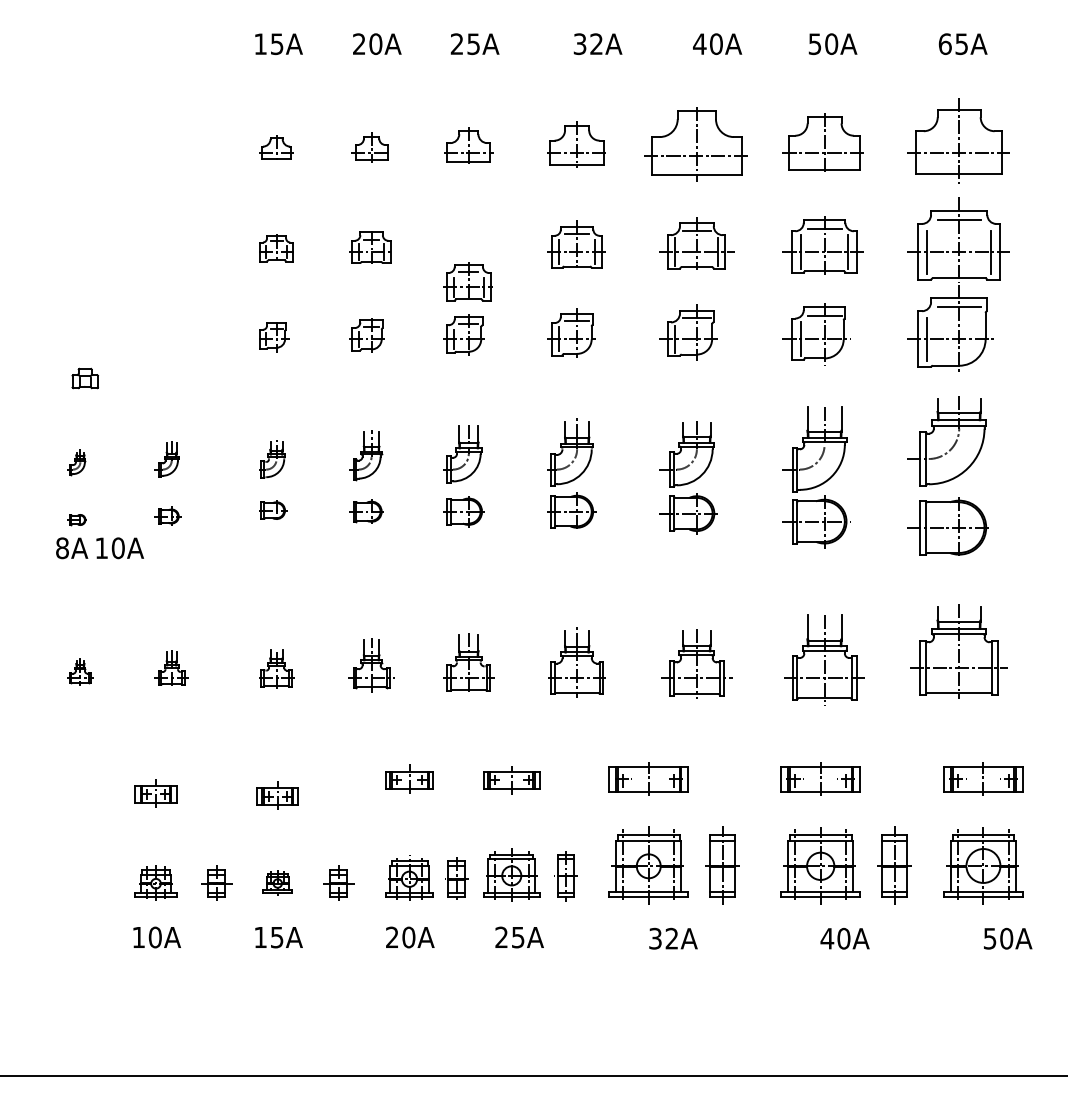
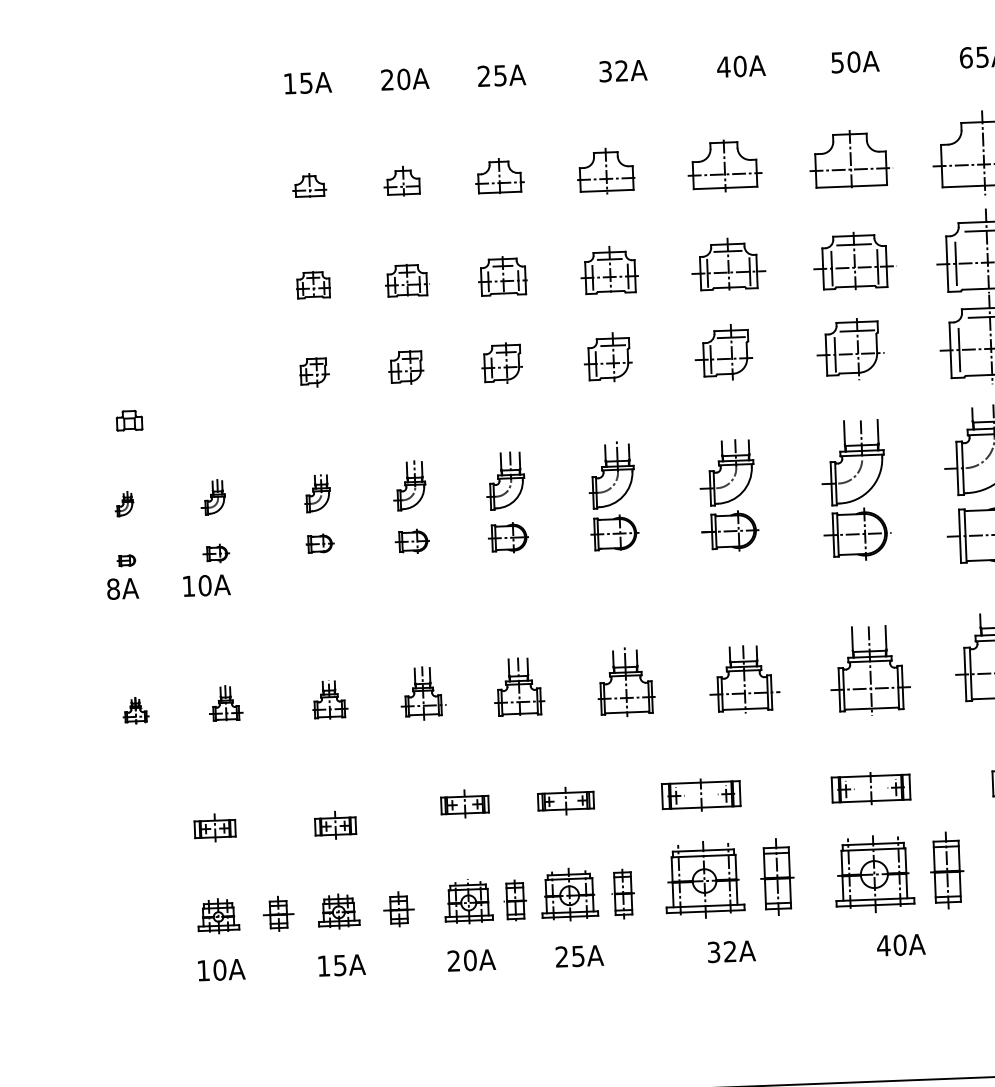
part: (696, 143) -> (724, 165), size x0.71
part: (467, 281) -> (502, 275), moved
text: (119, 548) -> (206, 585), moved
part: (277, 882) -> (338, 911), size x1.43

